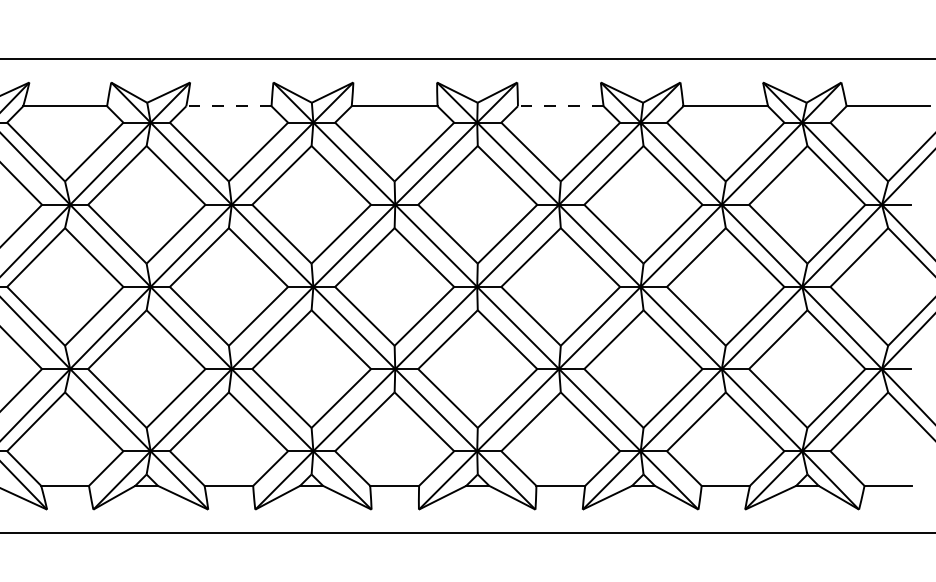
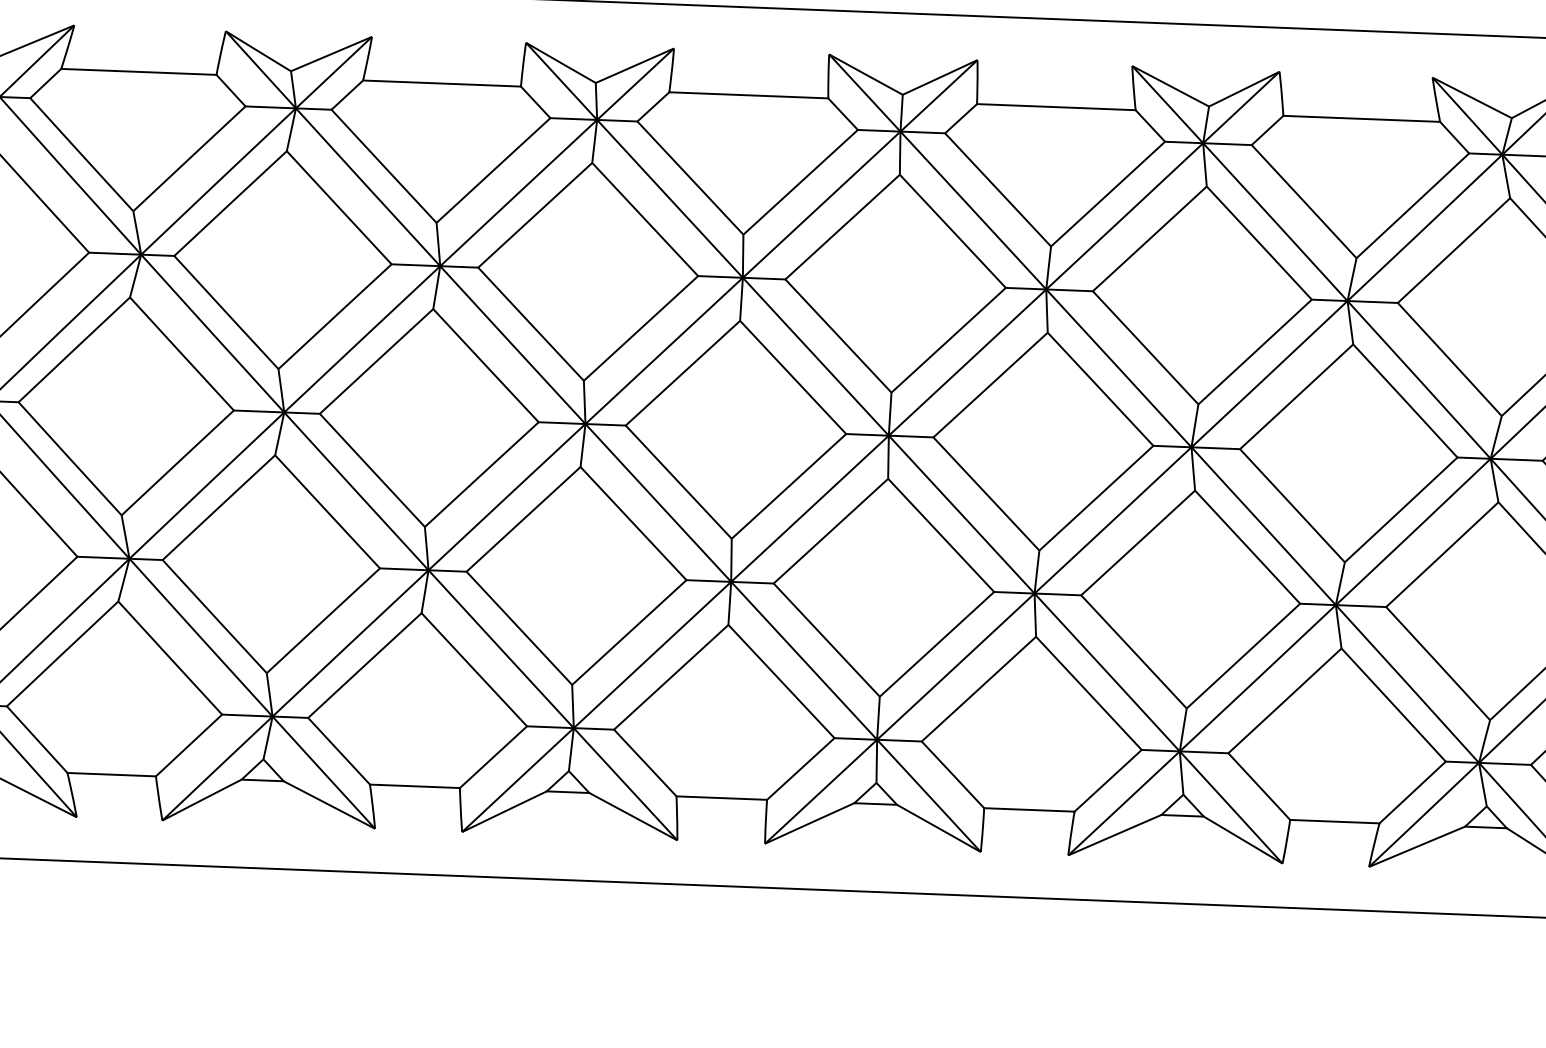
line: (228, 106) -> (441, 83), dashed -> solid
line: (560, 106) -> (1055, 107), dashed -> solid

